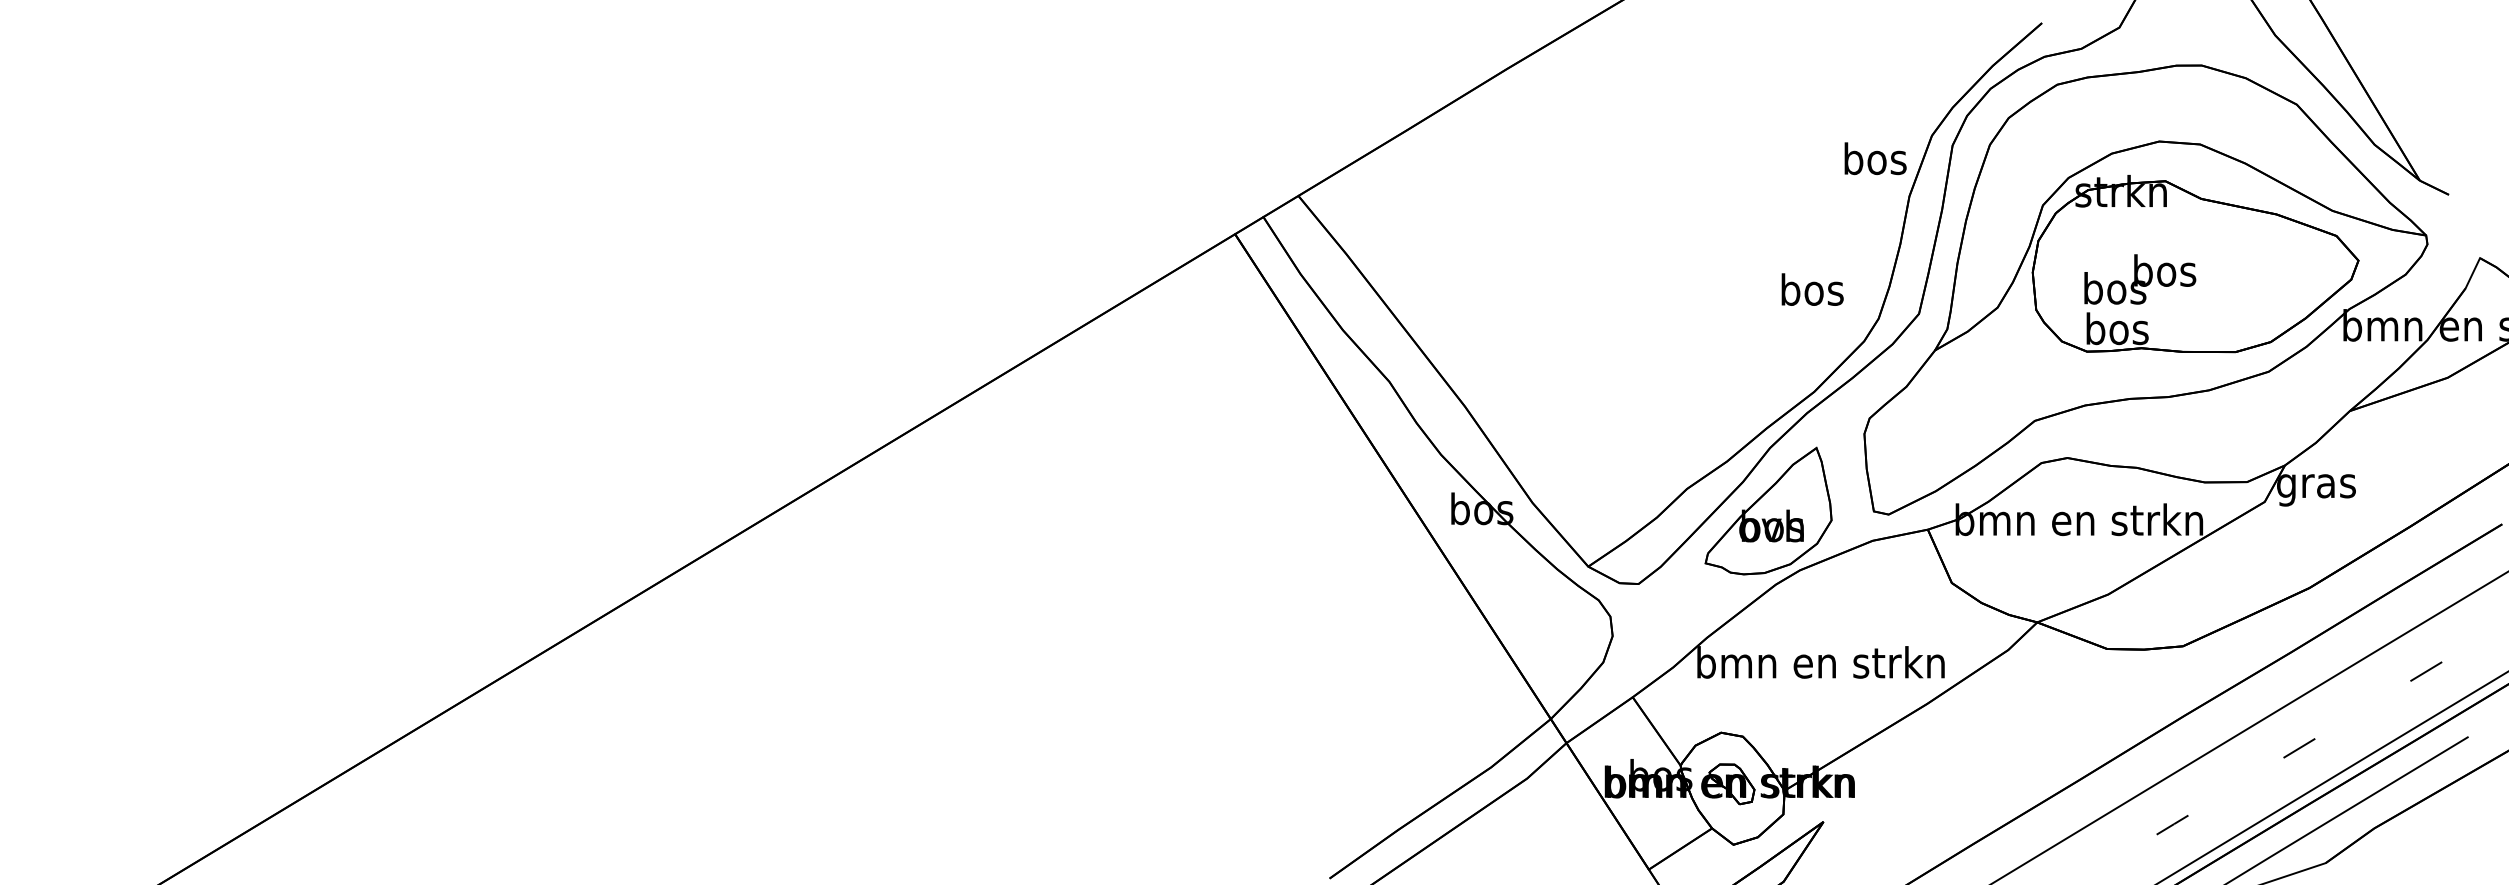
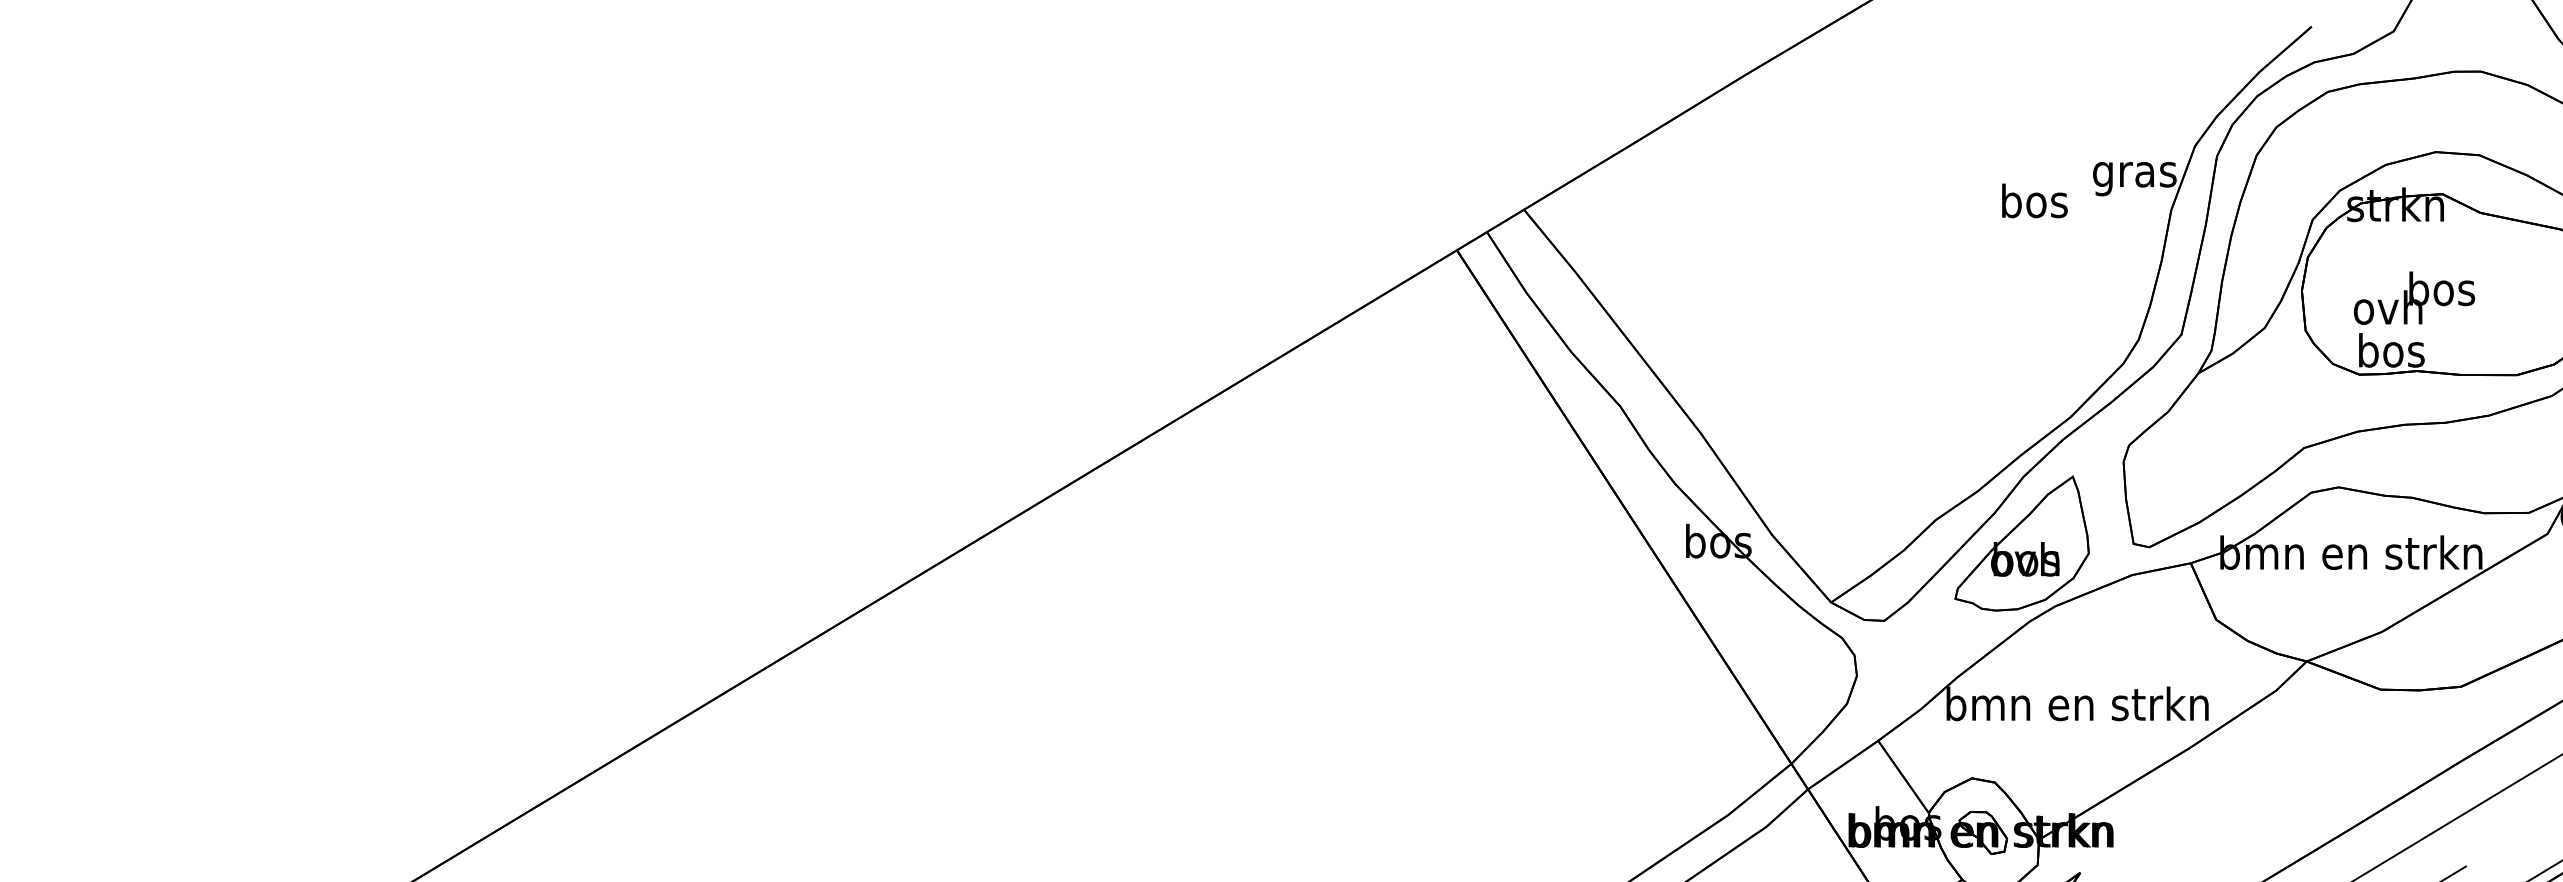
text: (1874, 162) -> (2134, 174), bos -> gras
text: (2113, 288) -> (2387, 307), bos -> ovh
text: (1812, 289) -> (2034, 200), moved

